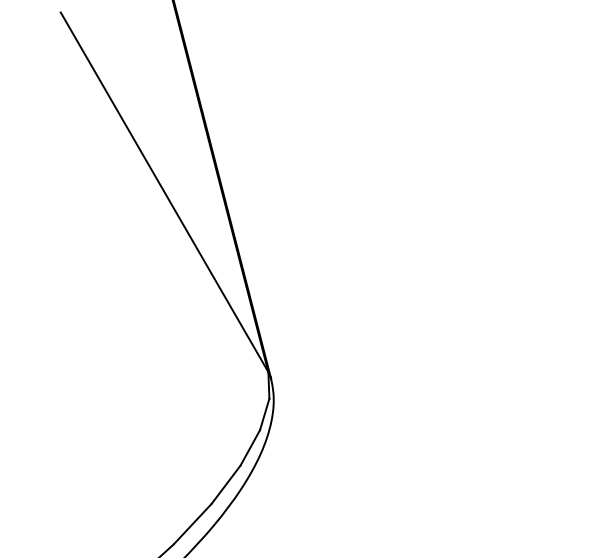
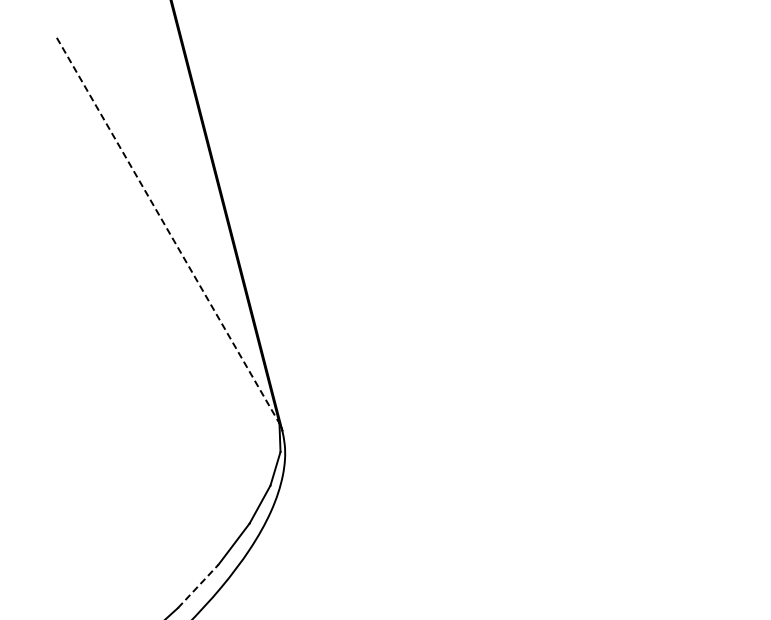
line: (164, 192) -> (168, 230), solid -> dashed
line: (192, 524) -> (198, 586), solid -> dashed

